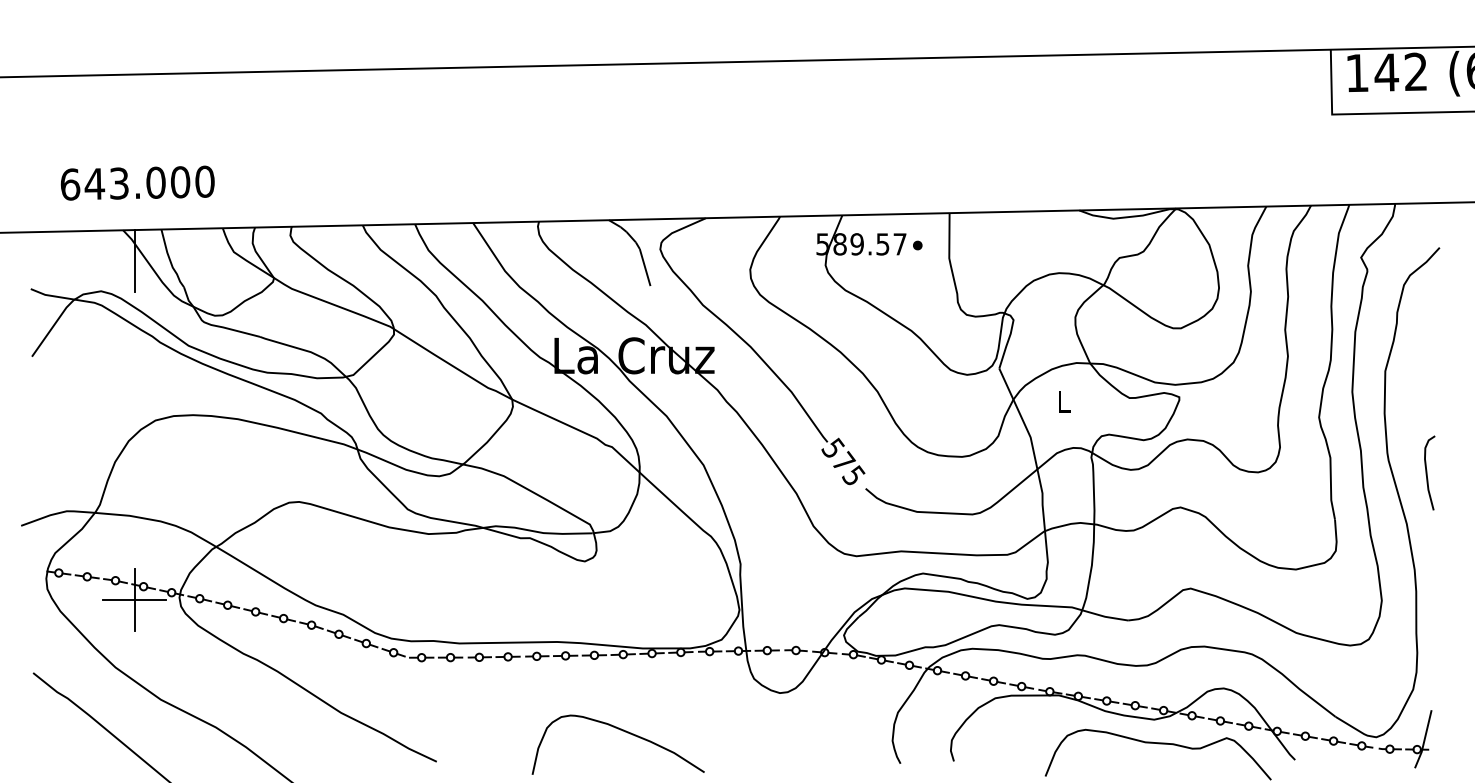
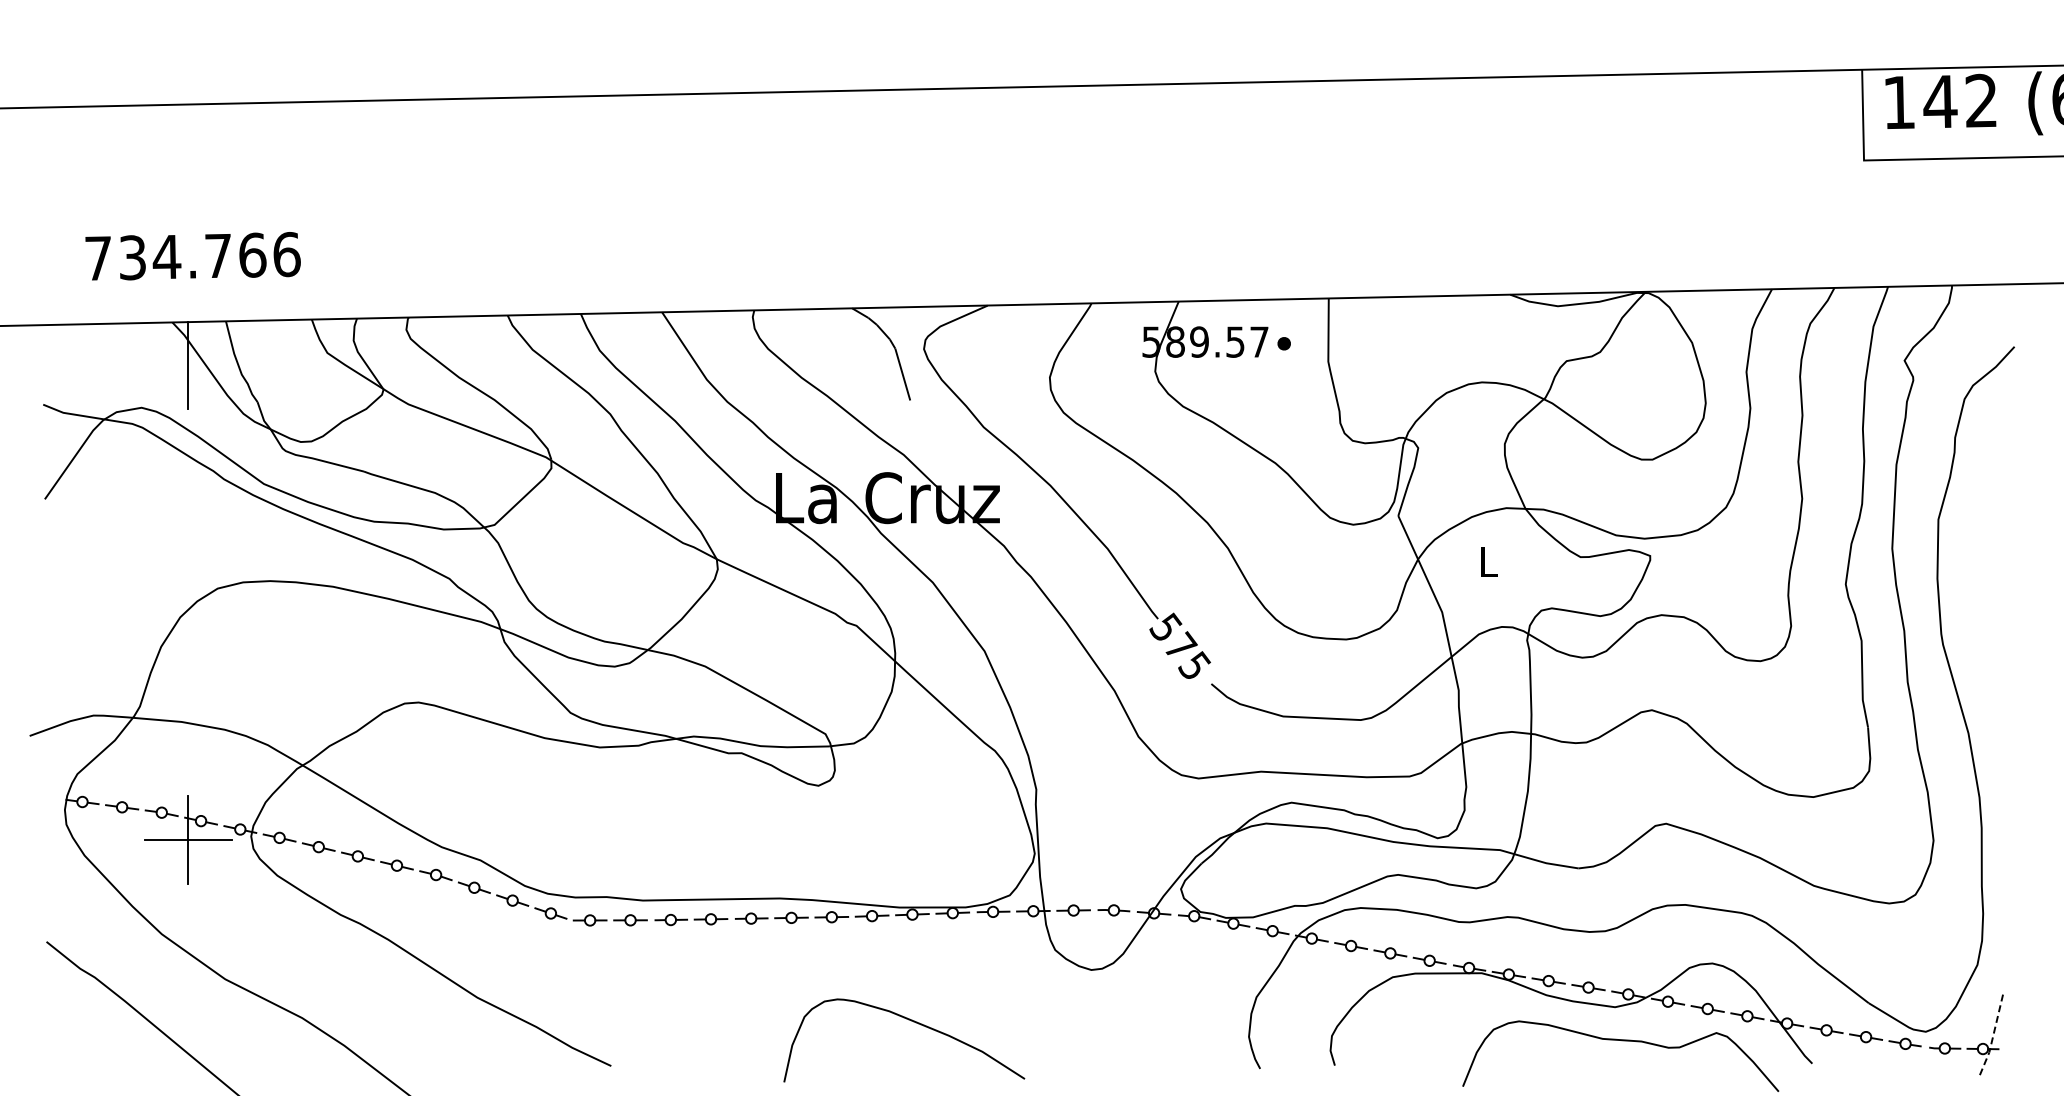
text: (137, 183) -> (192, 256), 643.000 -> 734.766
curve: (1427, 473) -> (1997, 662), removed
curve: (624, 732) -> (913, 1022), moved
line: (1424, 739) -> (1993, 1035), solid -> dashed

